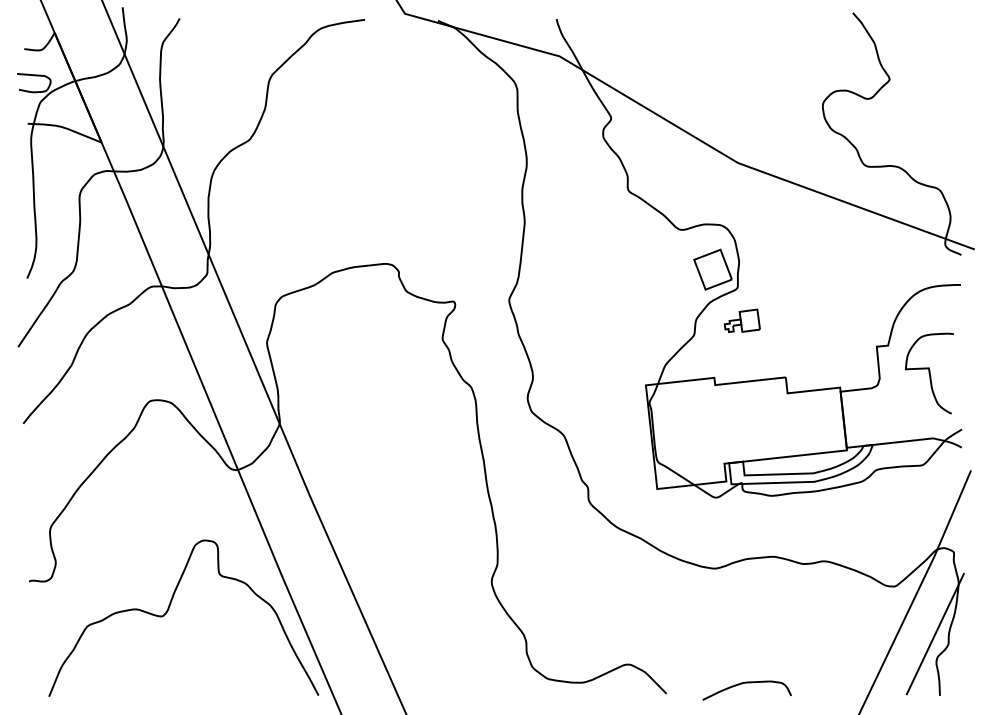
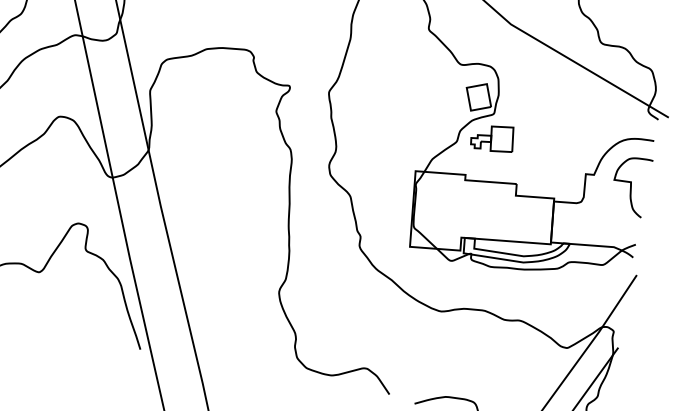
part: (742, 320) -> (493, 137), size x1.67
curve: (929, 373) -> (630, 186), moved

